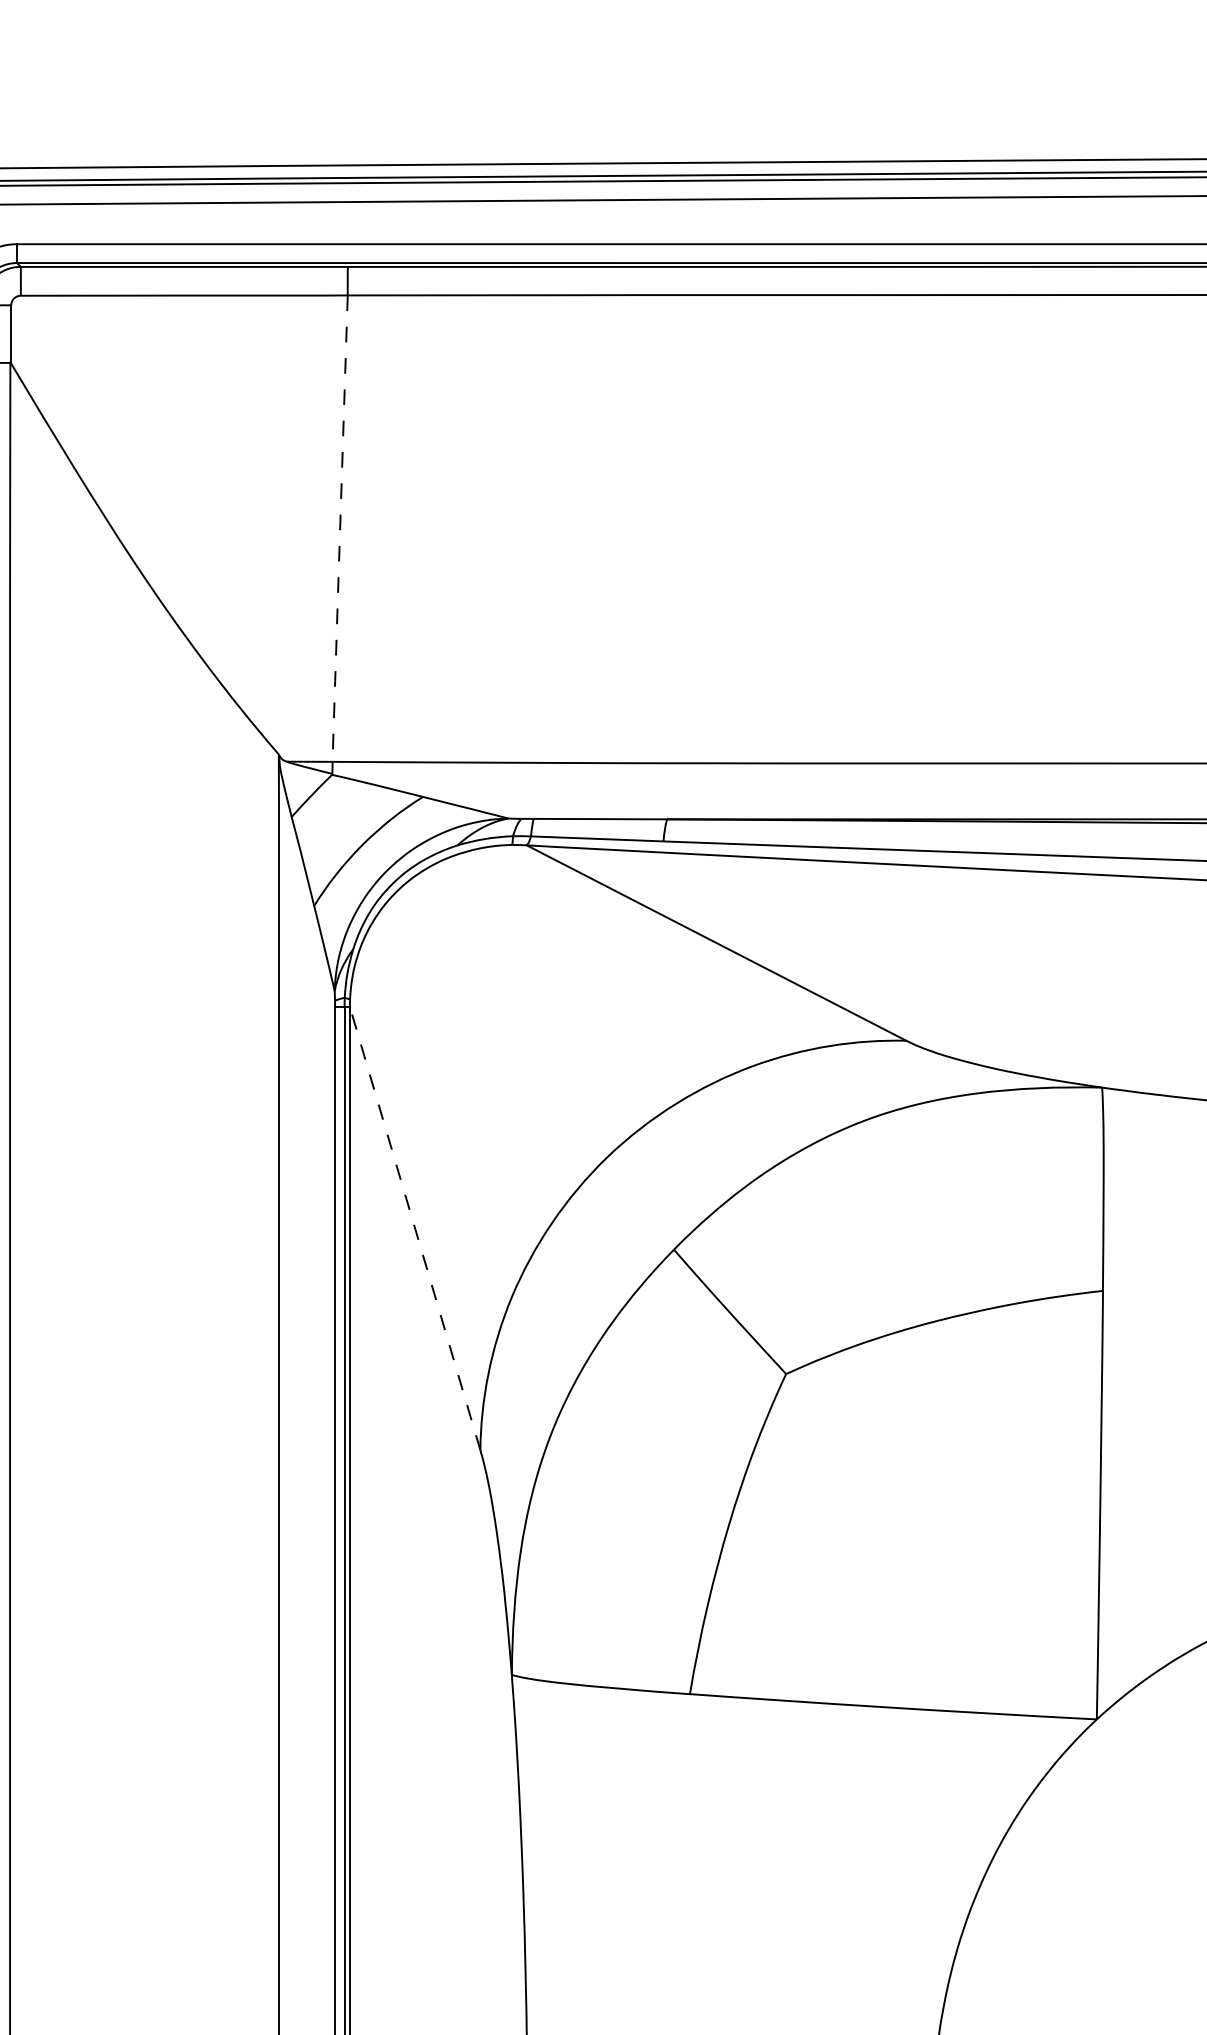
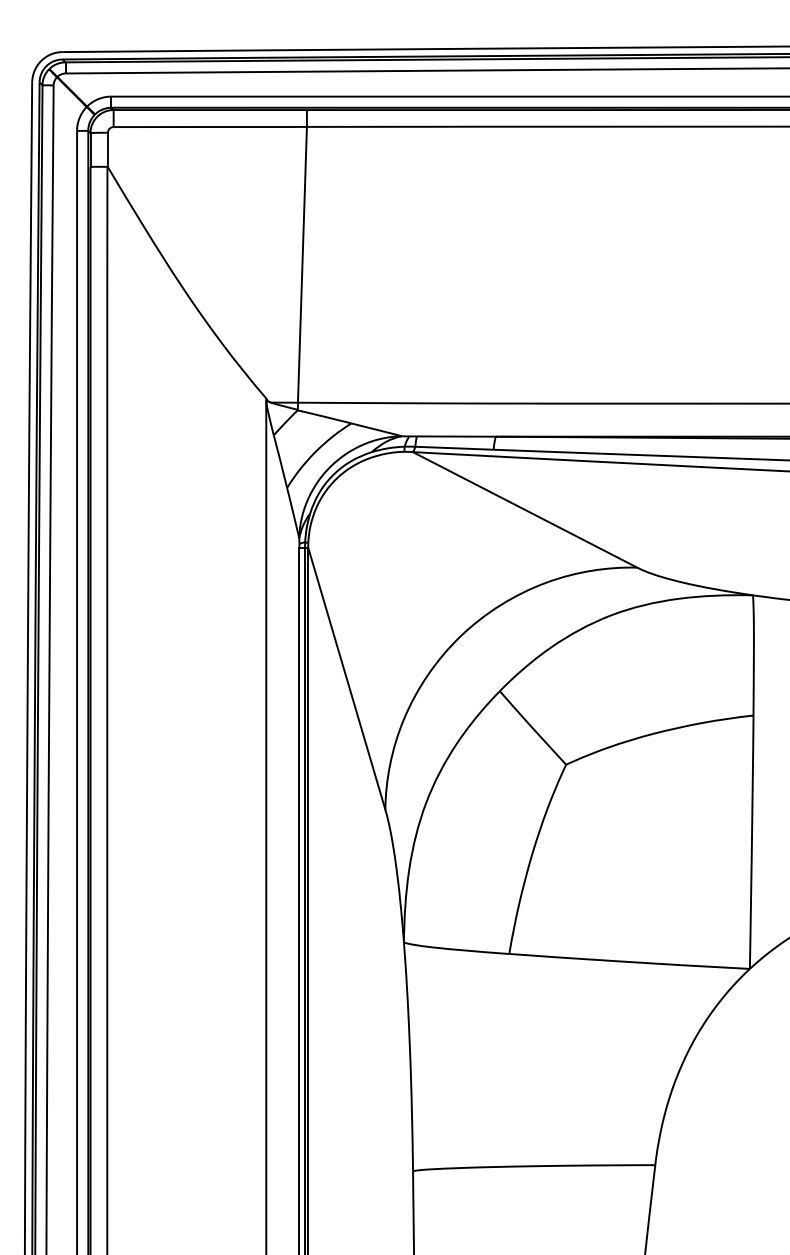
line: (340, 528) -> (302, 264), dashed -> solid
line: (414, 1228) -> (346, 678), dashed -> solid

